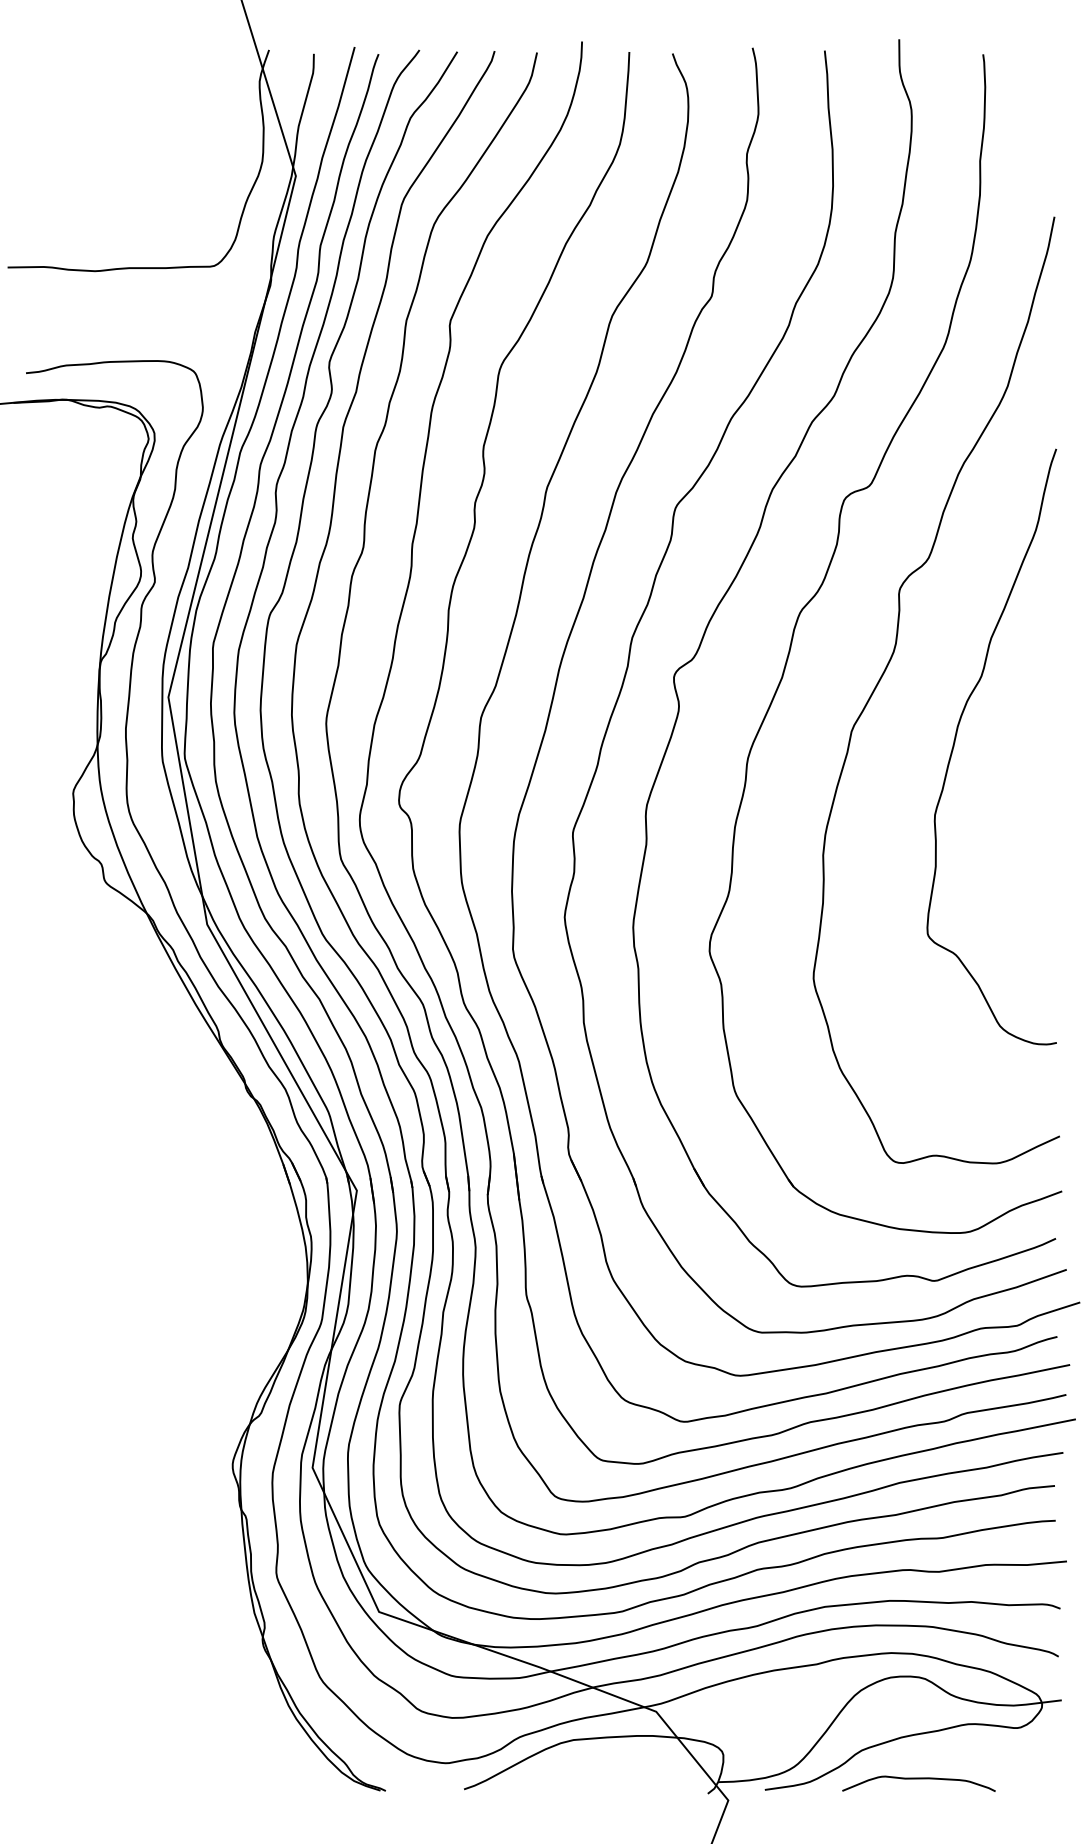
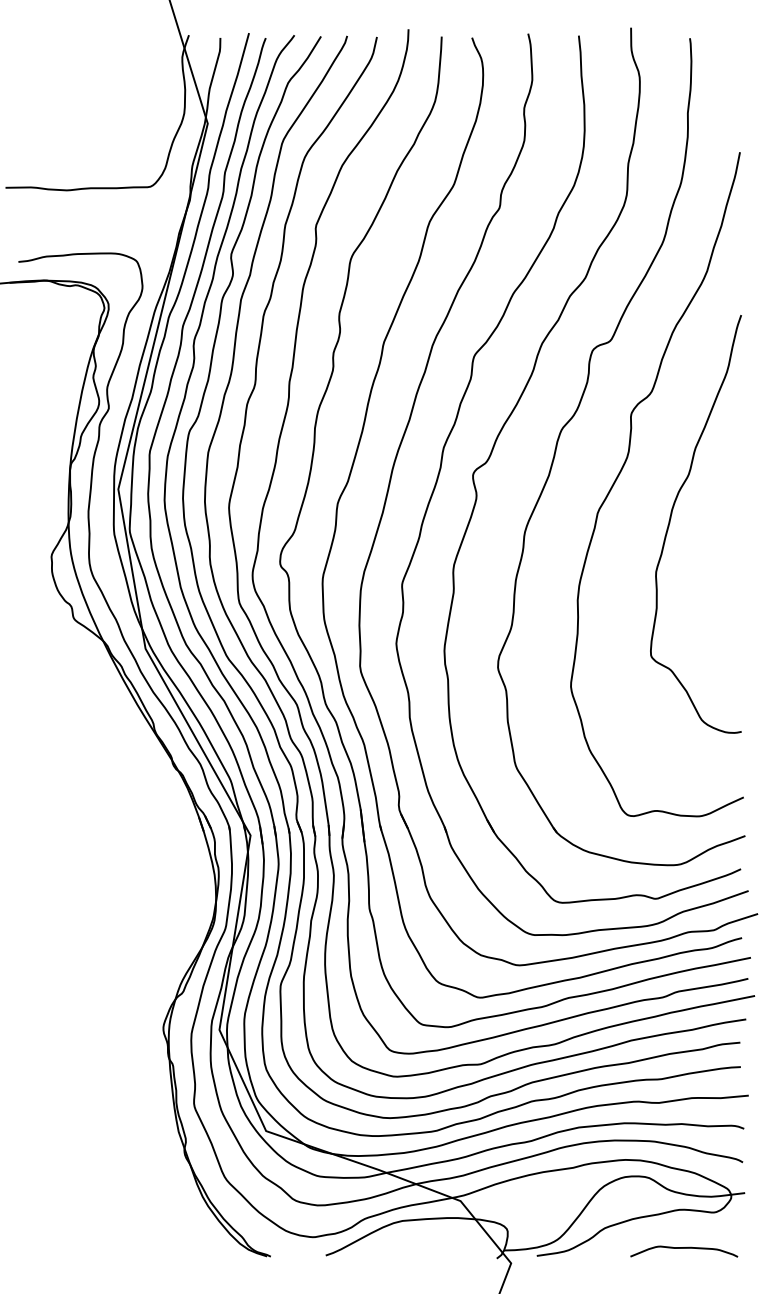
curve: (918, 1779) -> (683, 1248), moved

